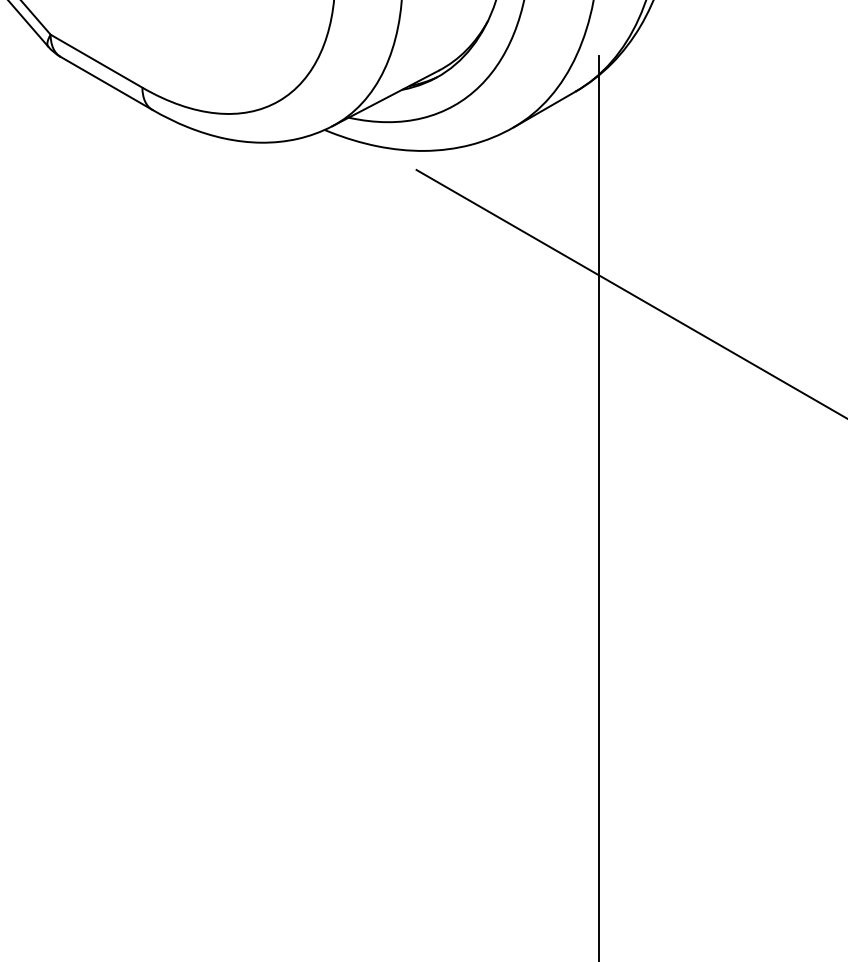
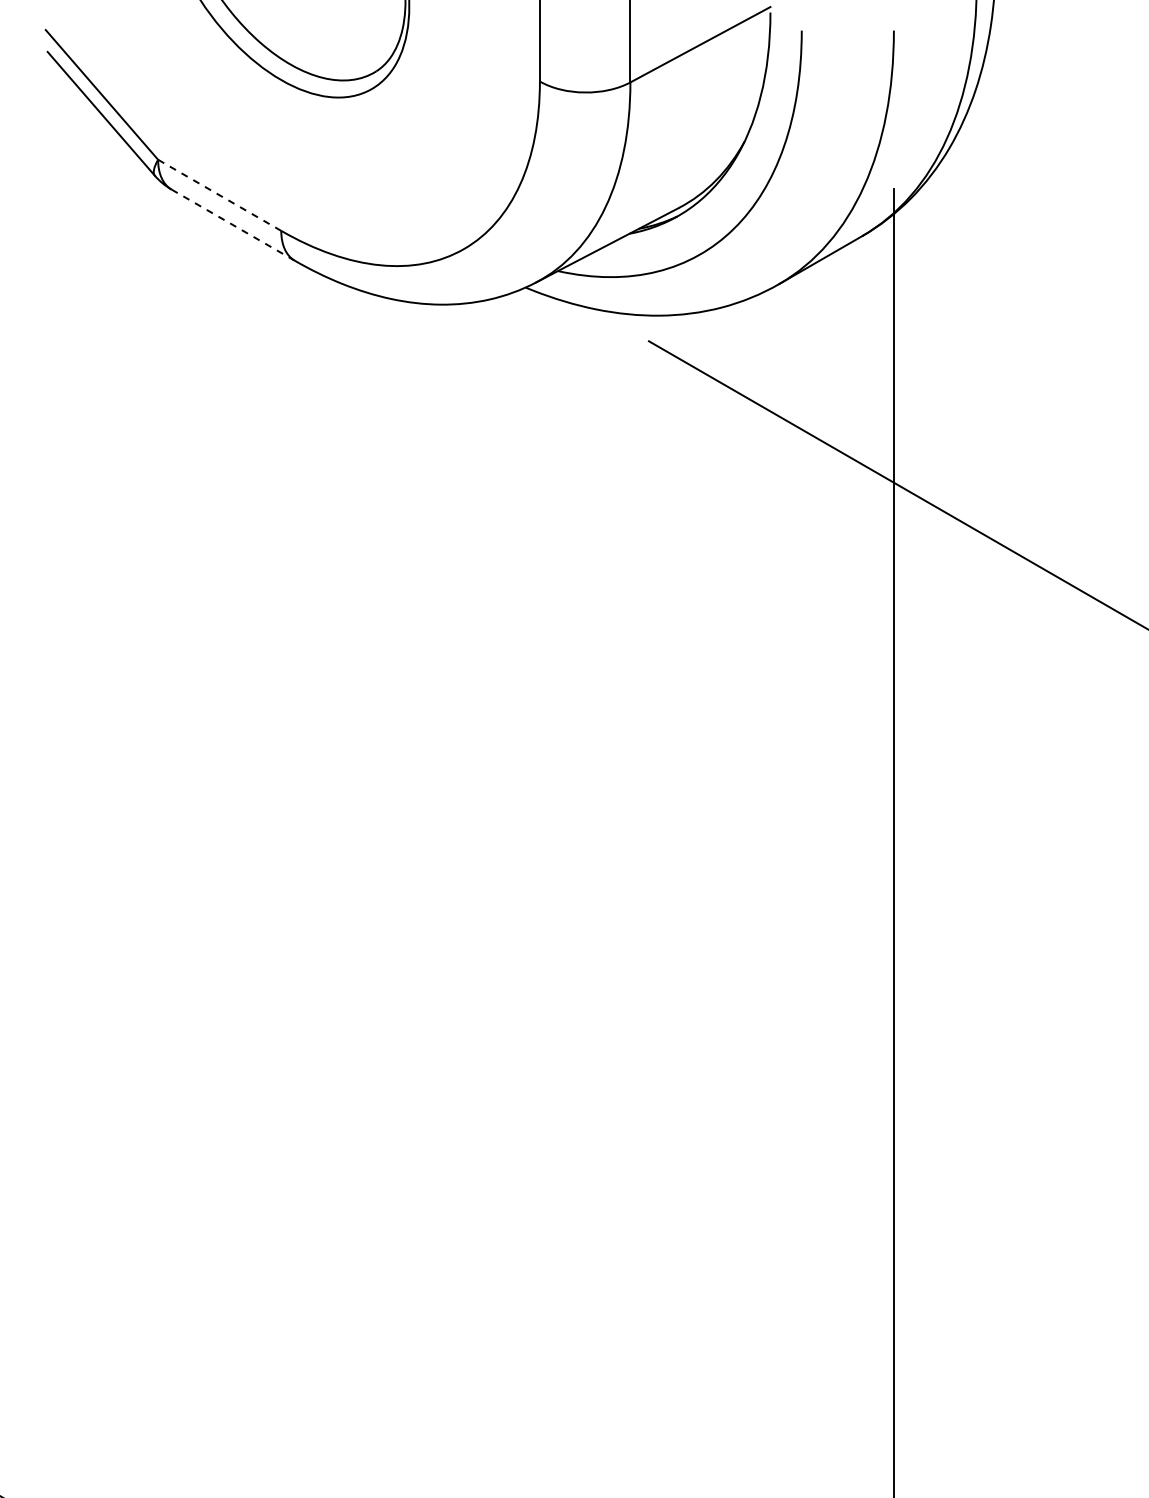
line: (96, 61) -> (219, 195), solid -> dashed
line: (106, 83) -> (233, 225), solid -> dashed

